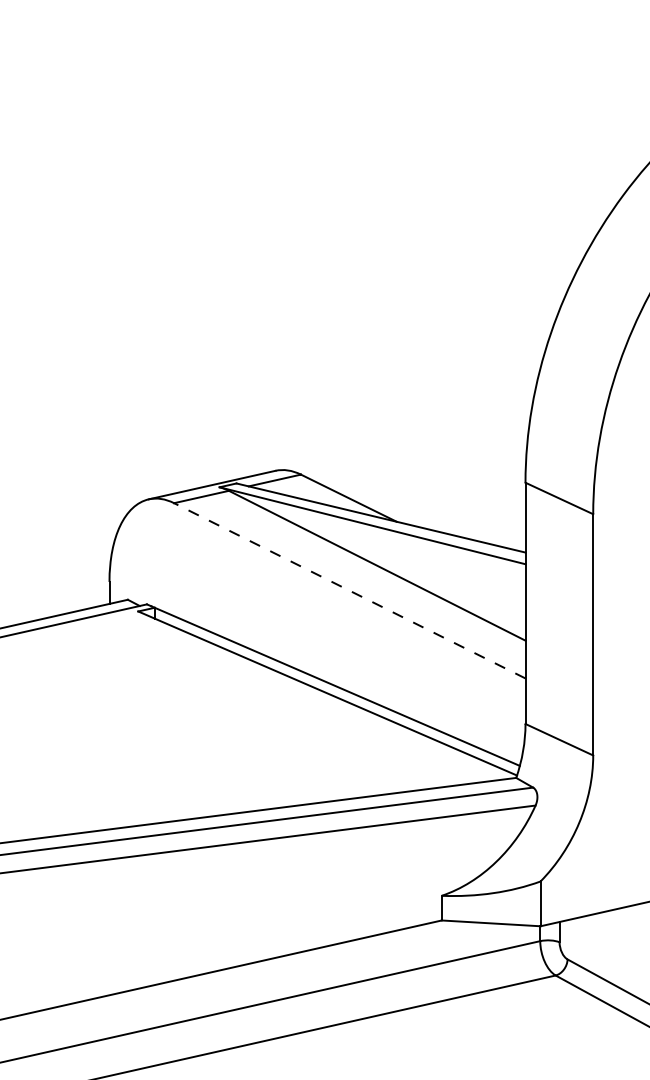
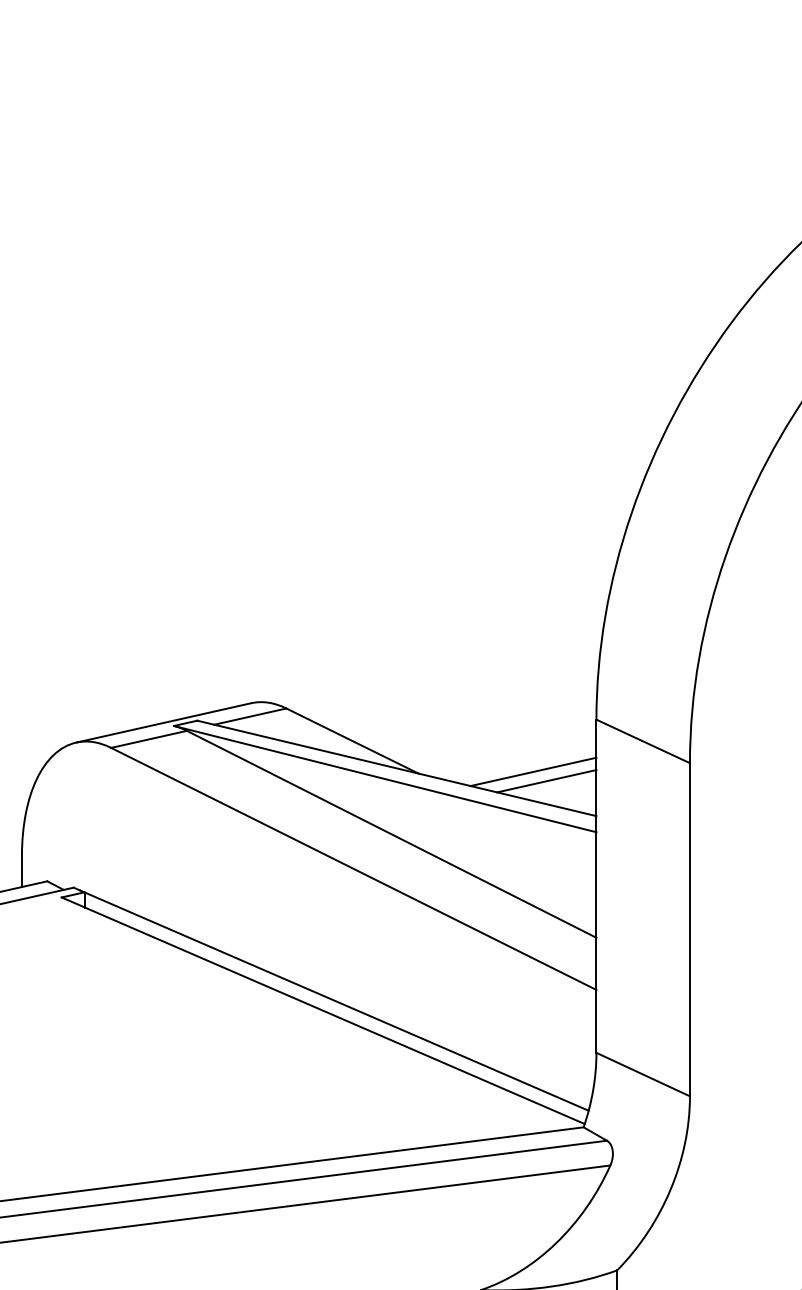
line: (479, 520) -> (532, 771), added
line: (489, 527) -> (546, 781), added
line: (349, 590) -> (353, 868), dashed -> solid

